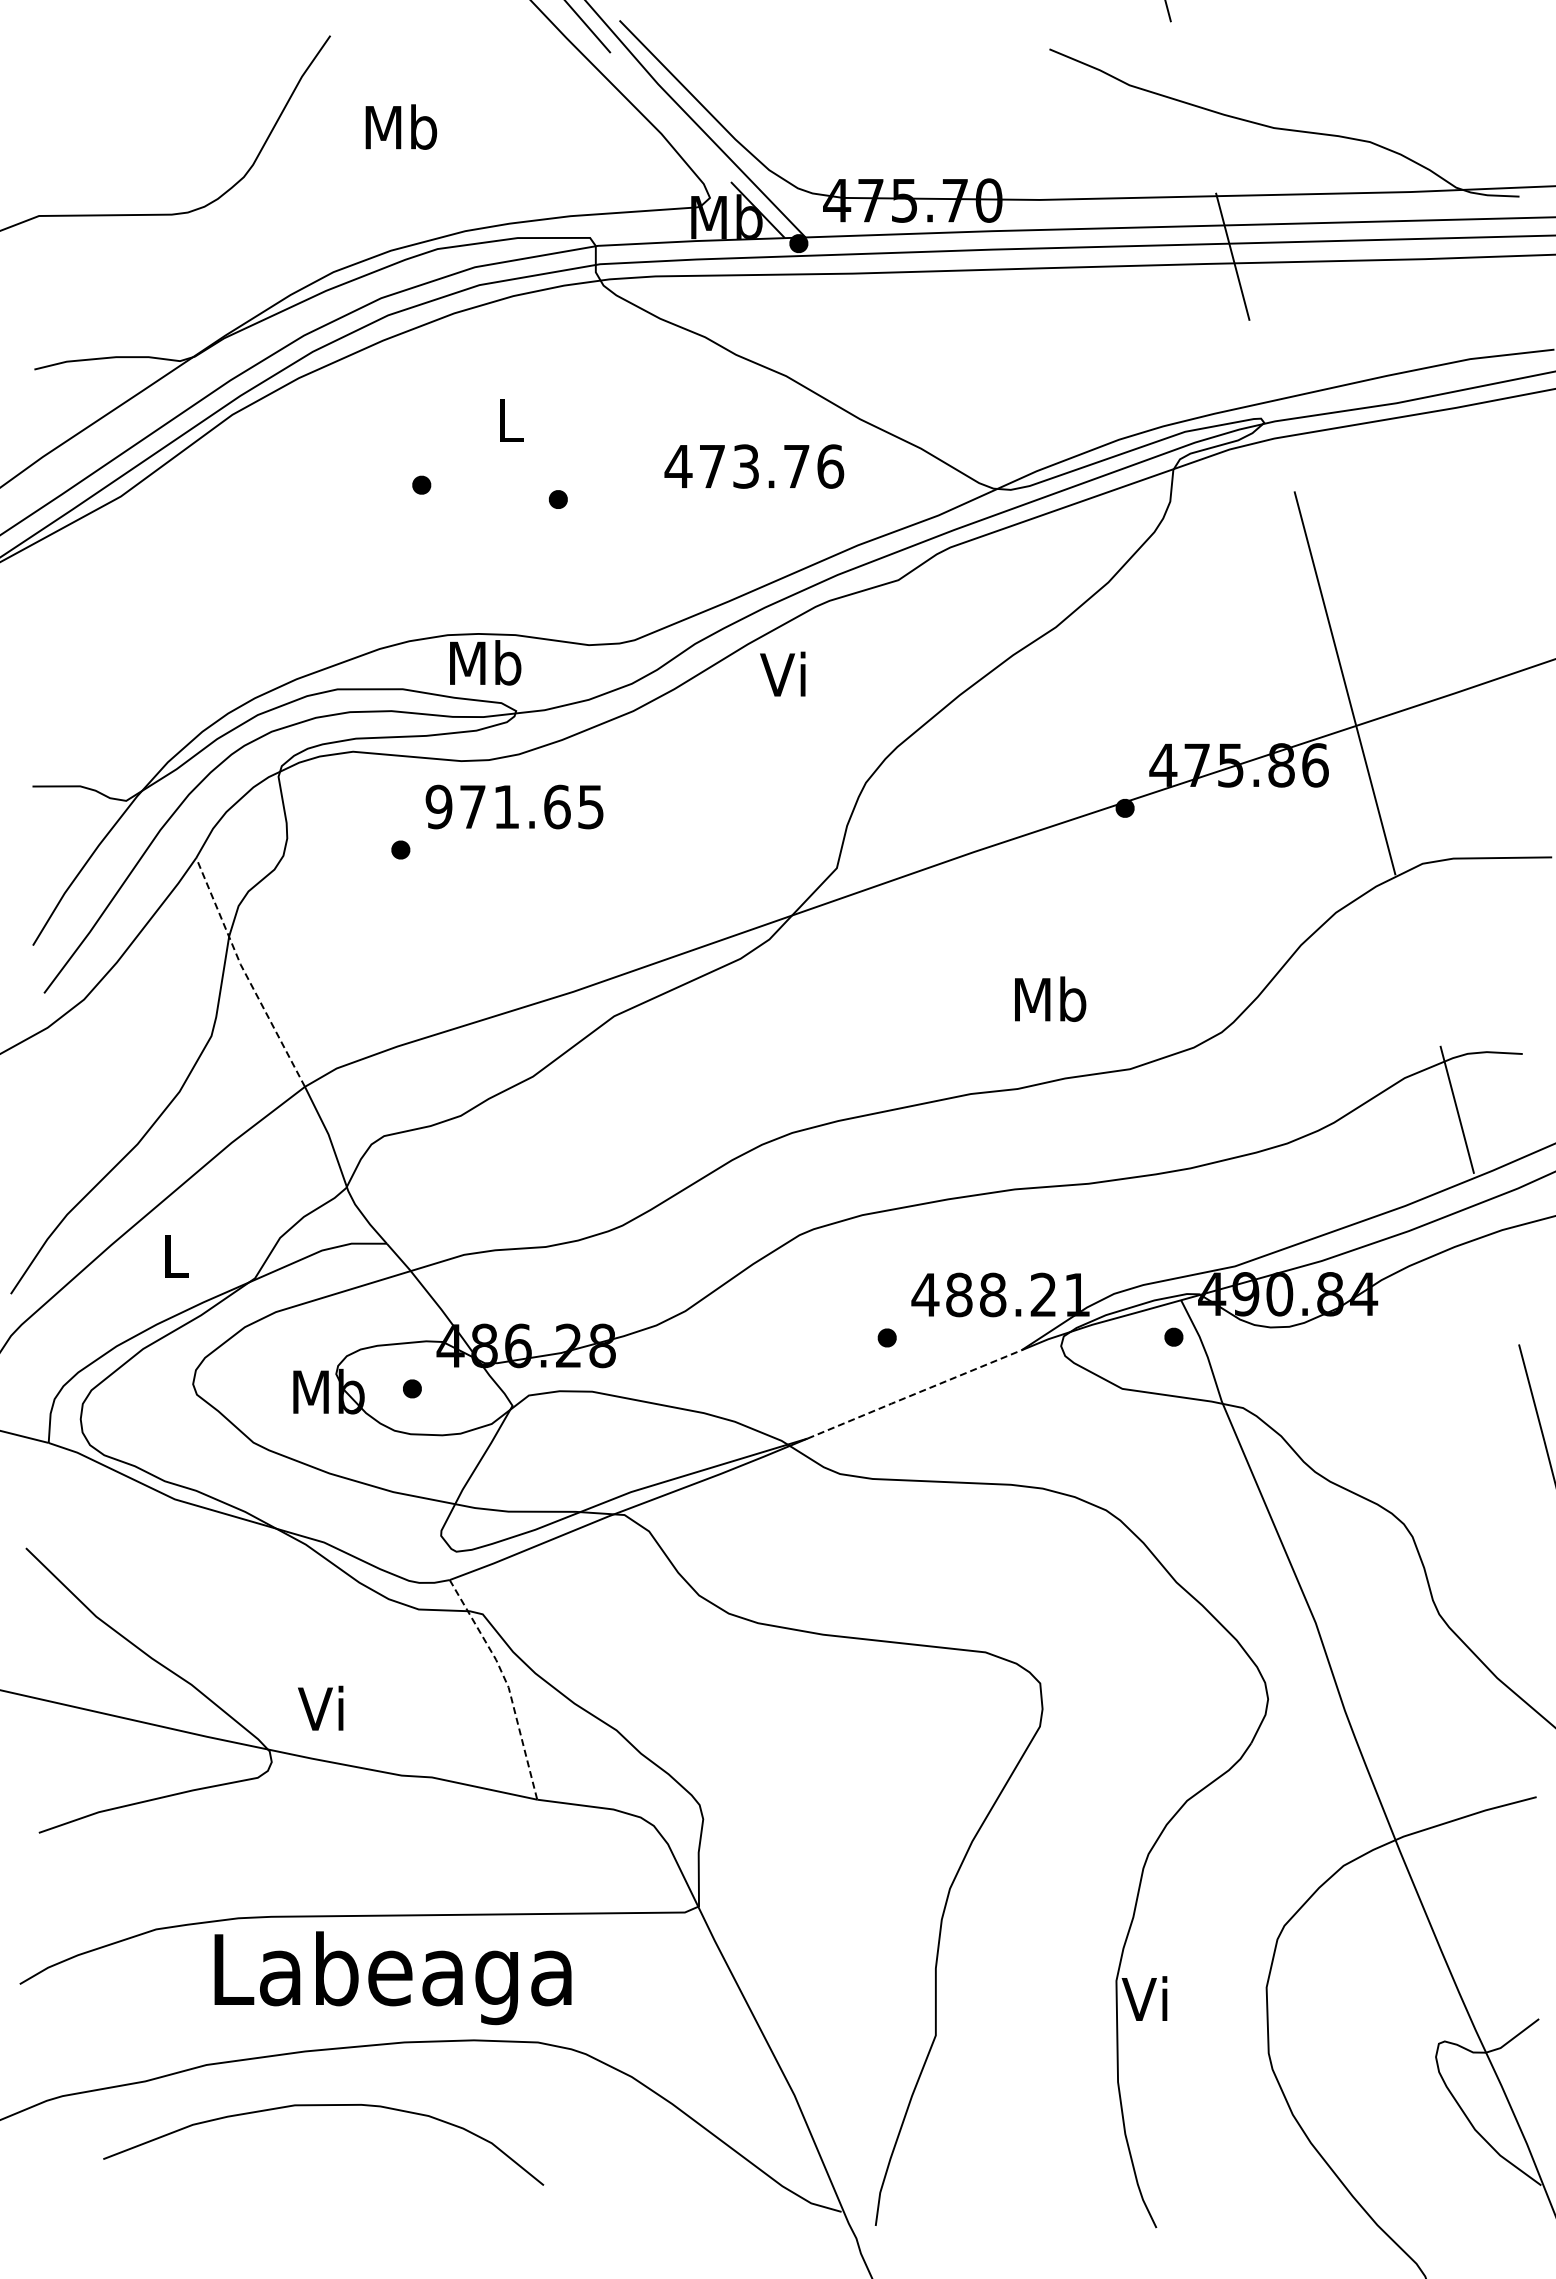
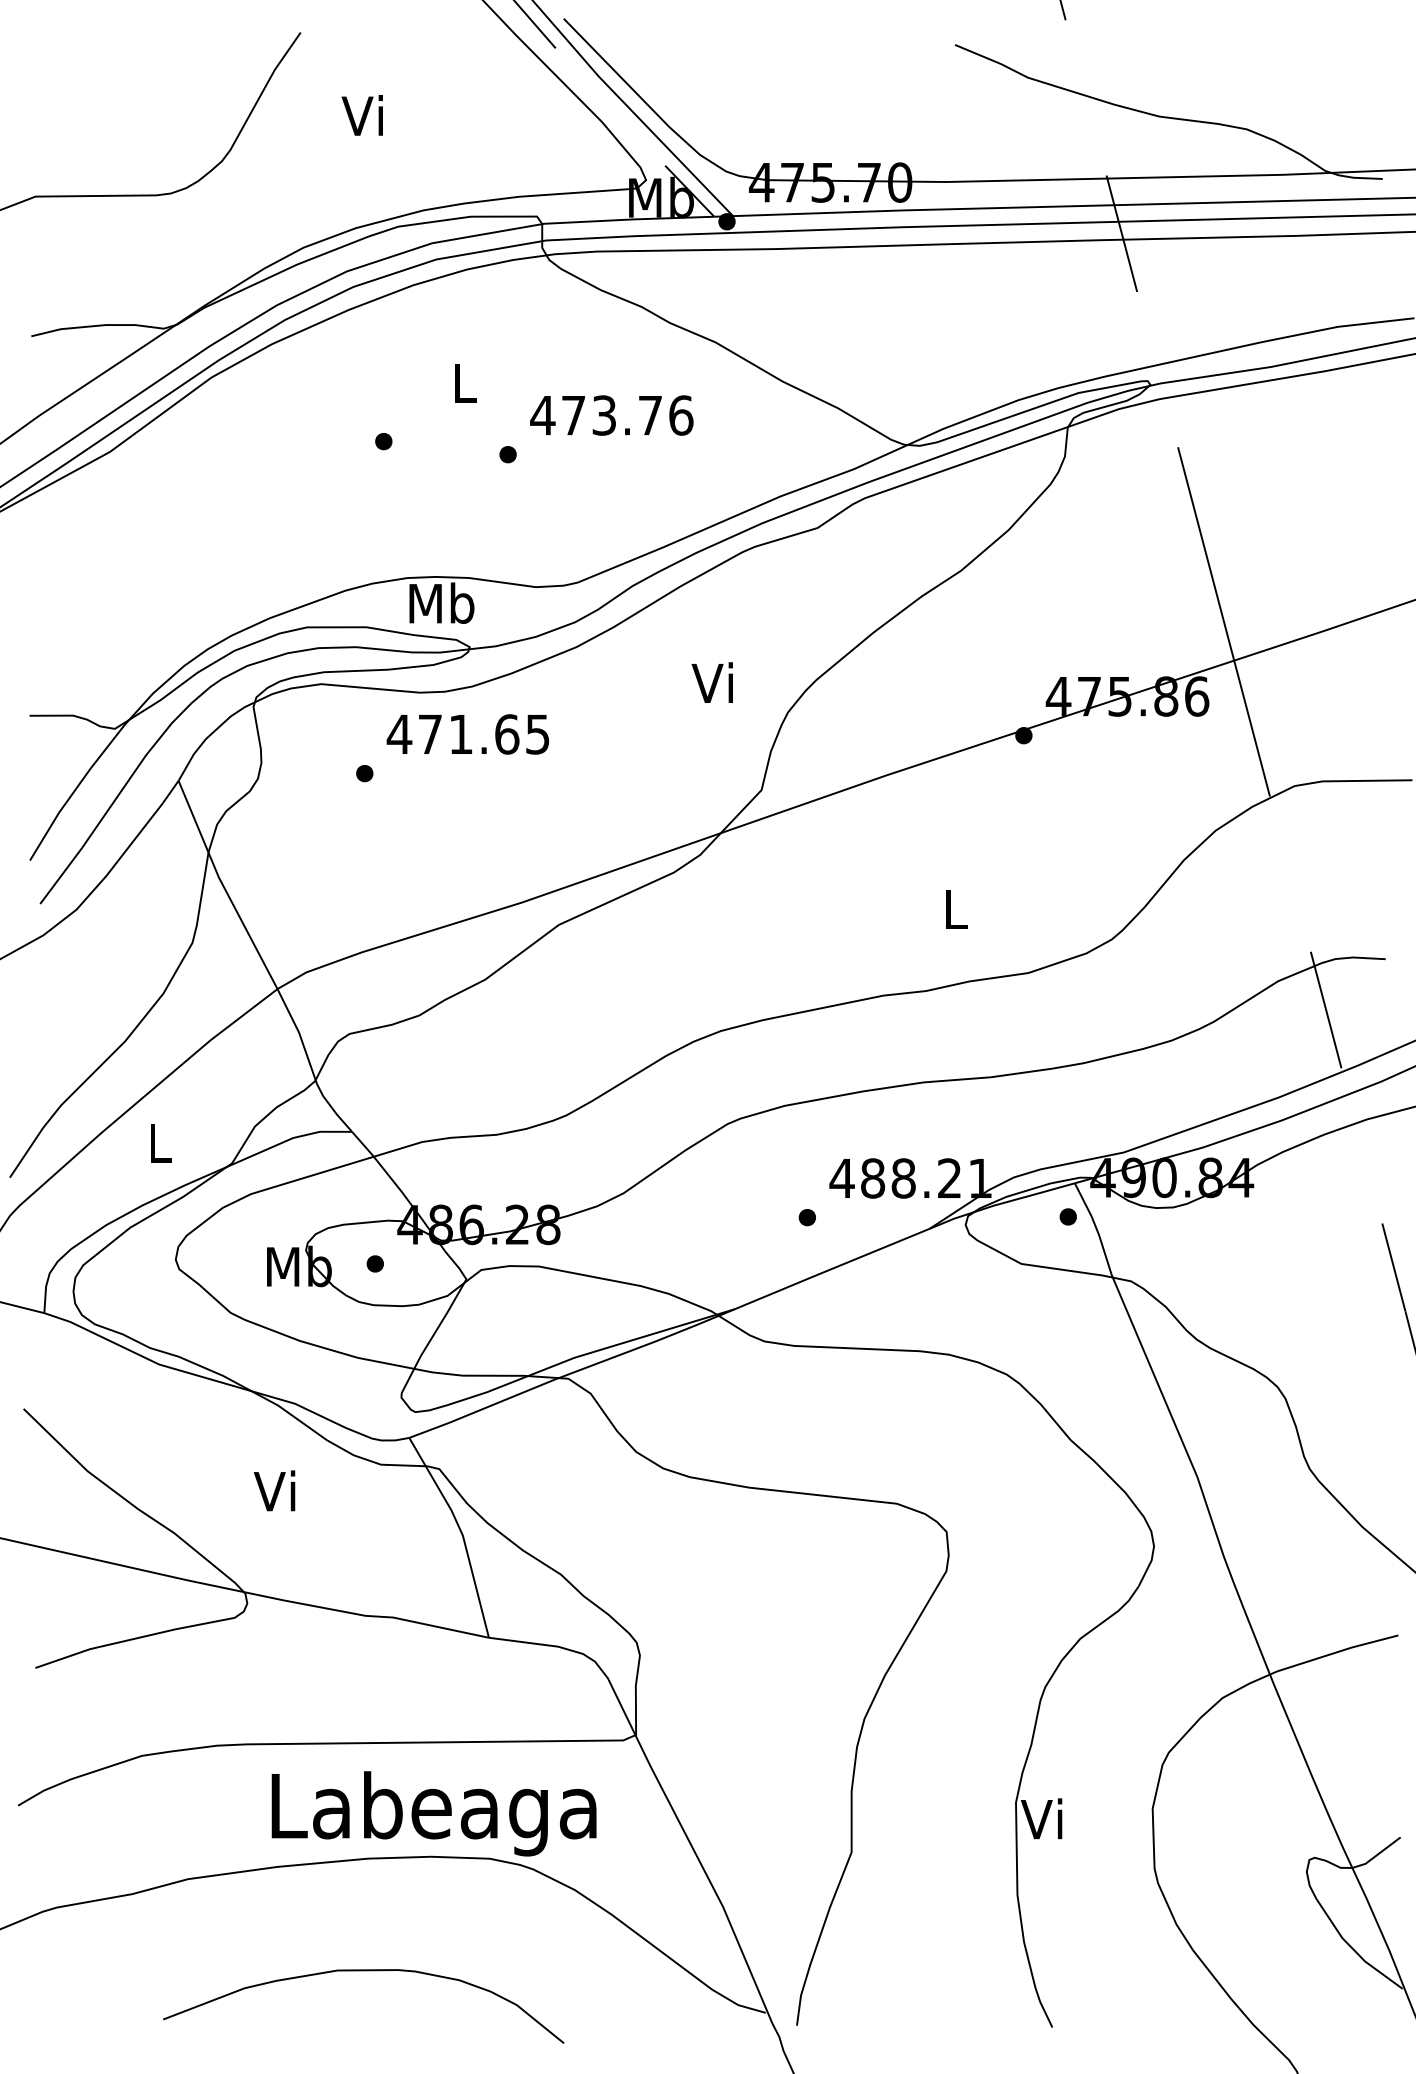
text: (401, 126) -> (365, 115), Mb -> Vi
text: (754, 466) -> (611, 415), moved
text: (782, 673) -> (712, 682), moved
text: (439, 806) -> (399, 733), 971.65 -> 471.65
line: (245, 974) -> (223, 886), dashed -> solid
text: (1050, 998) -> (955, 908), Mb -> L
line: (914, 1394) -> (832, 1269), dashed -> solid
line: (507, 1683) -> (461, 1532), dashed -> solid
text: (320, 1707) -> (274, 1490), moved
text: (392, 1978) -> (433, 1814), moved
curve: (318, 2106) -> (359, 1971), moved

